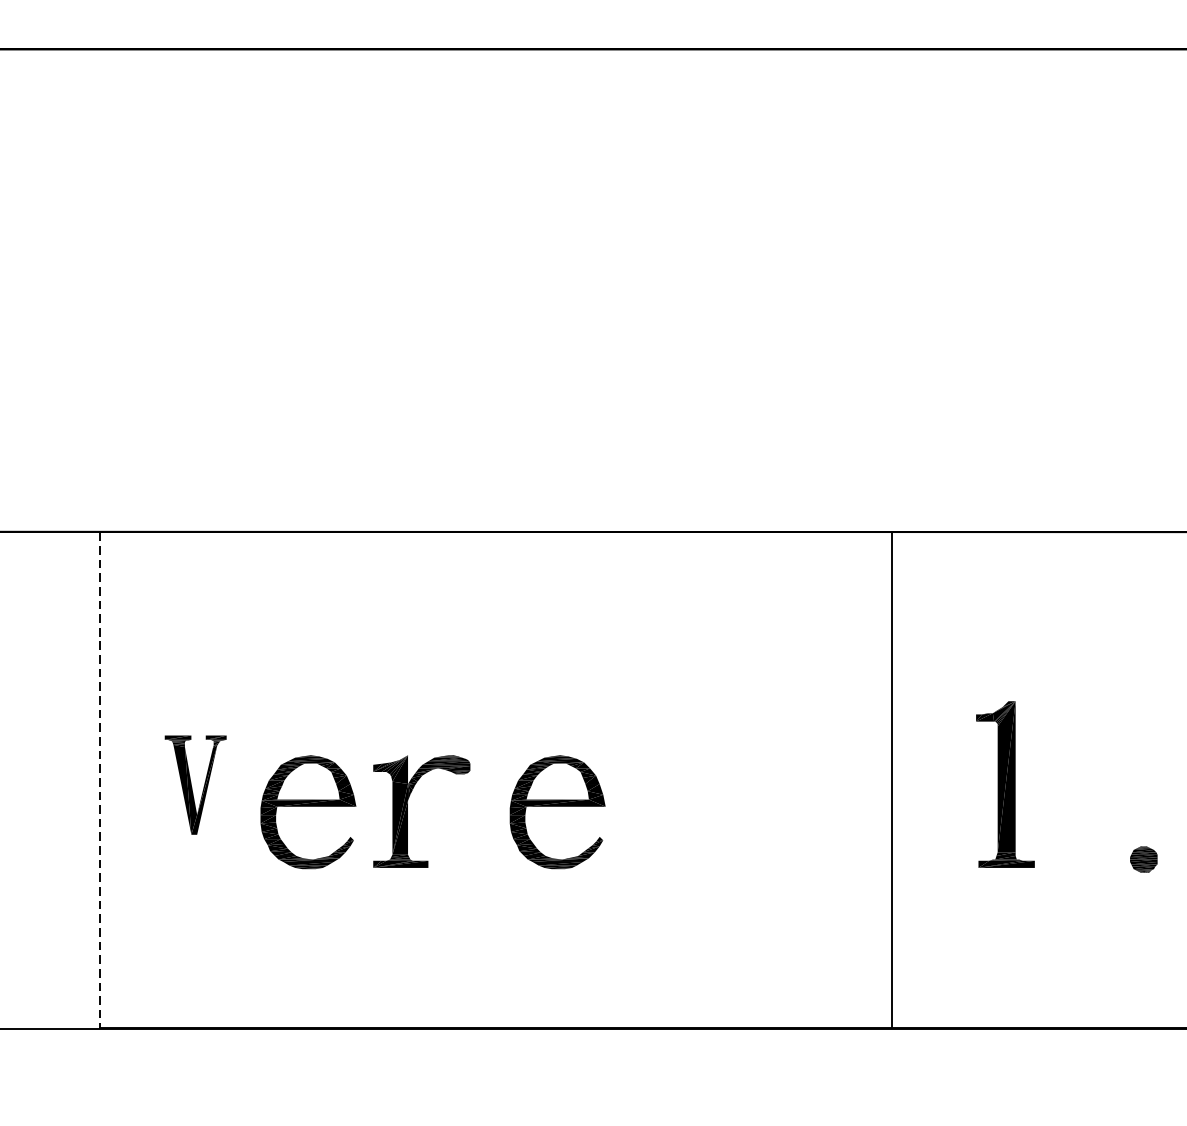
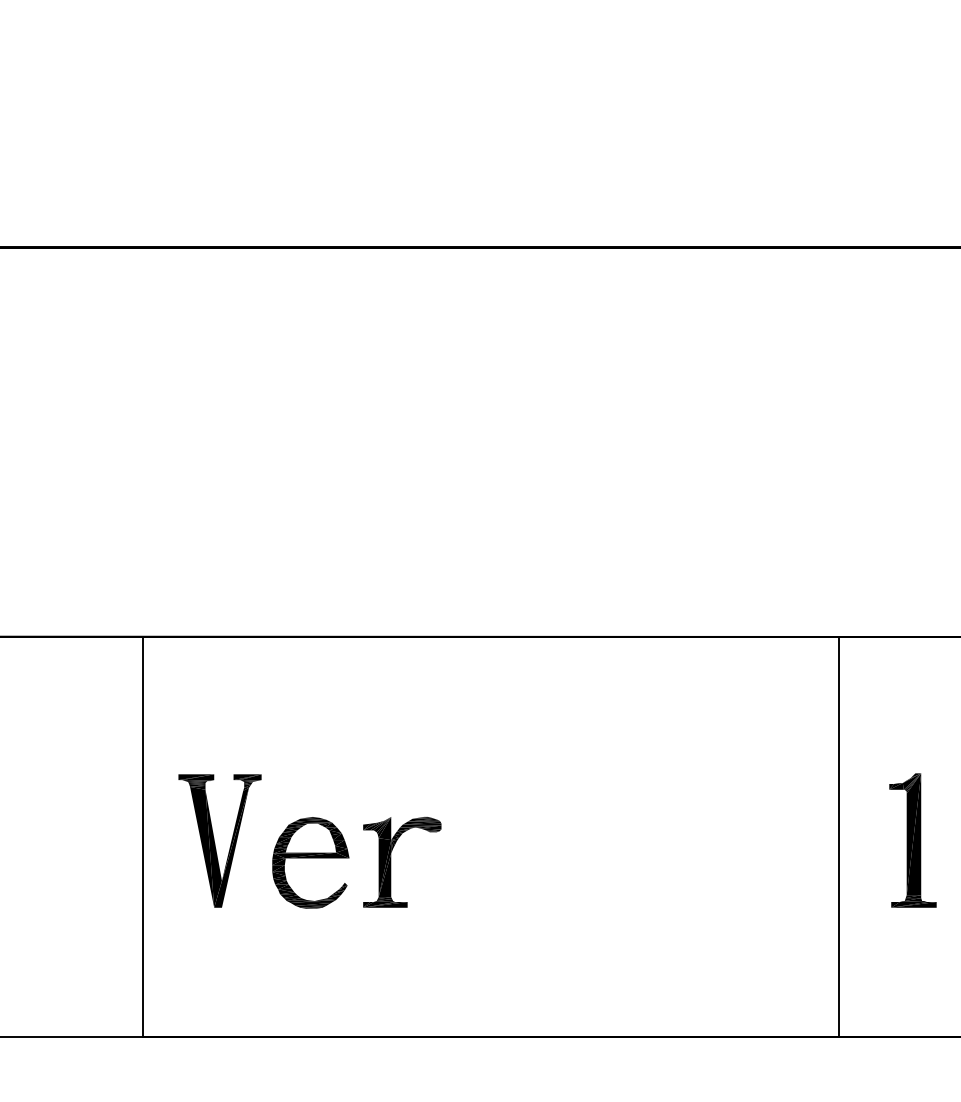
line: (99, 780) -> (142, 837), dashed -> solid
line: (892, 780) -> (839, 837), moved
part: (195, 784) -> (219, 840), size x1.67
part: (1004, 784) -> (912, 840), moved
part: (557, 811) -> (511, 862), removed

